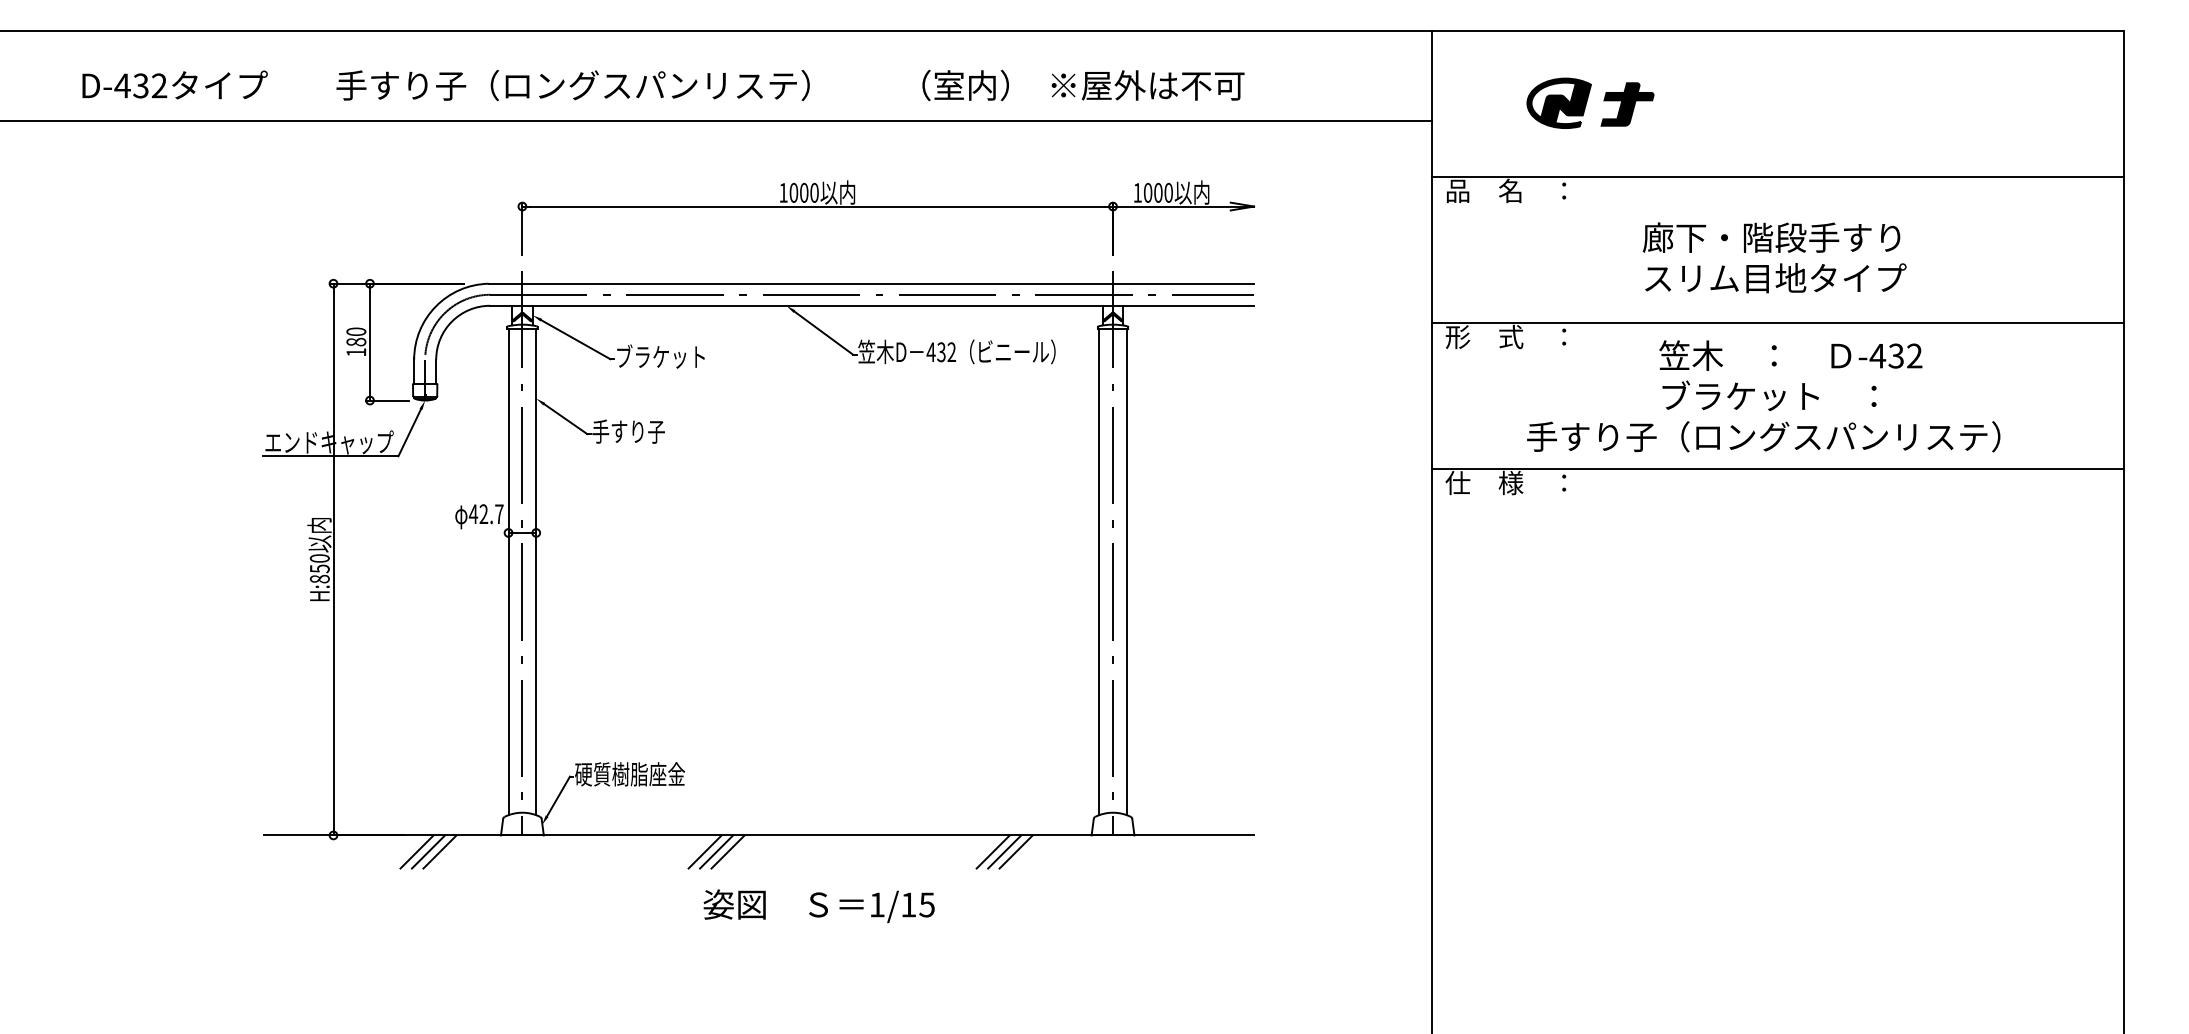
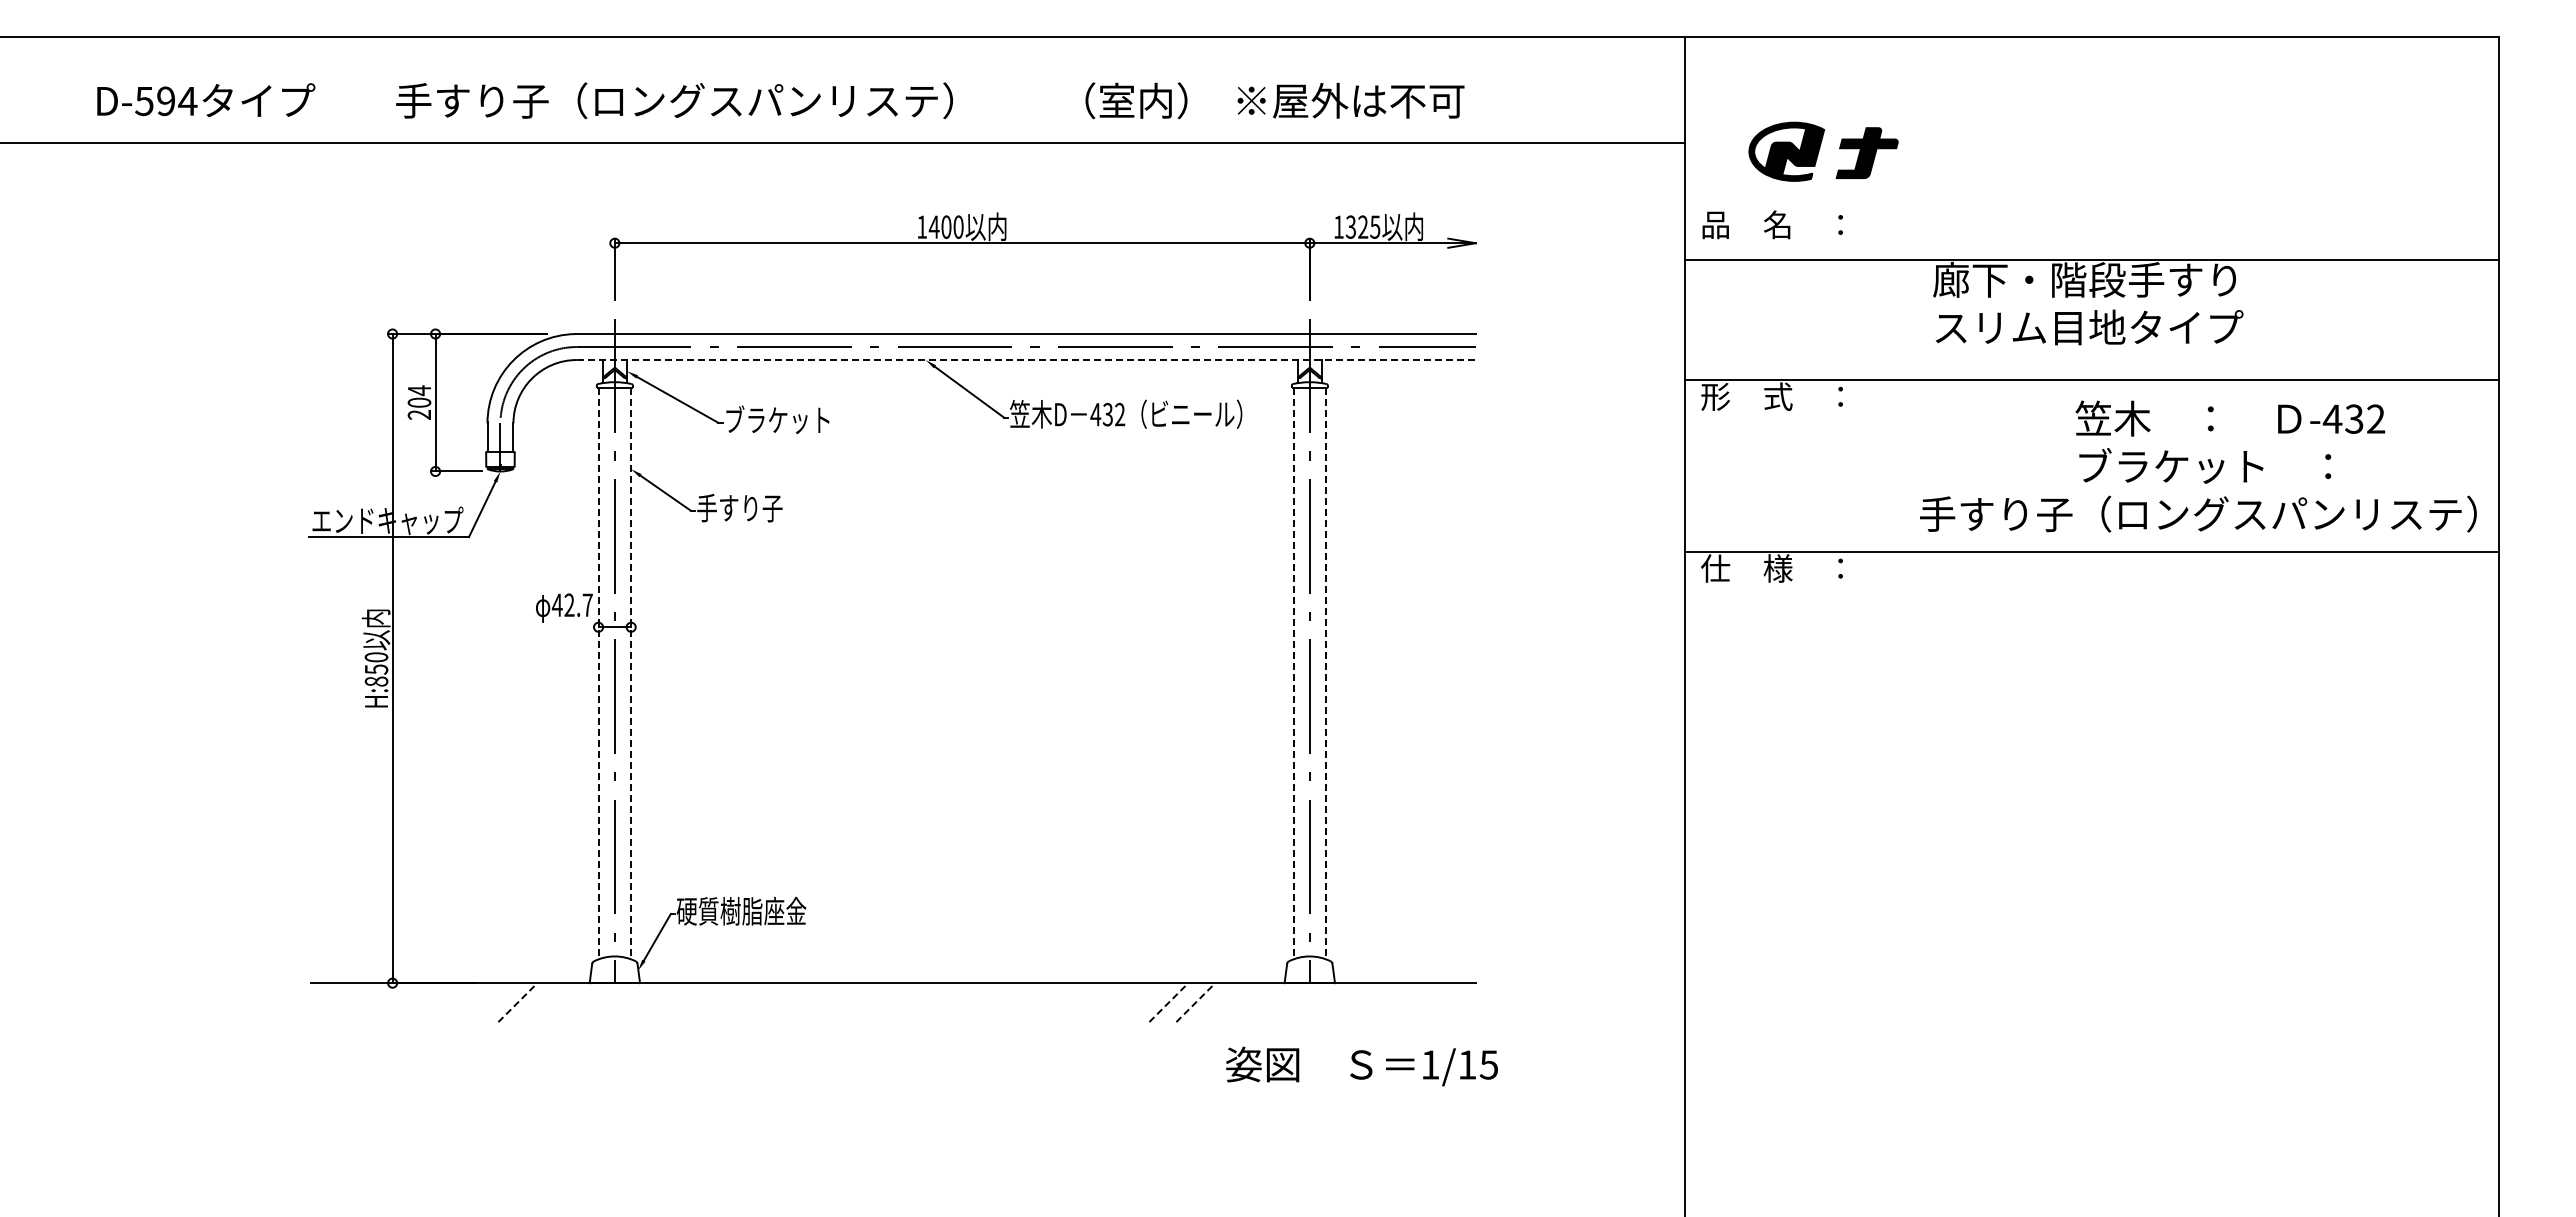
text: (140, 86) -> (165, 101), D-432 -> D-594
part: (1590, 103) -> (1823, 151), moved
line: (1777, 177) -> (2091, 260), moved
text: (793, 192) -> (933, 226), 1000 -> 1400
text: (1157, 192) -> (1362, 226), 1000 -> 1325
line: (872, 306) -> (1026, 360), solid -> dashed
text: (356, 341) -> (419, 402), 180 -> 204
text: (1763, 396) -> (2198, 466), moved
line: (508, 572) -> (598, 673), solid -> dashed
line: (536, 572) -> (631, 673), solid -> dashed
line: (1099, 572) -> (1293, 673), solid -> dashed
line: (1127, 572) -> (1326, 673), solid -> dashed
line: (416, 851) -> (490, 1002), removed
line: (427, 851) -> (503, 1002), removed
line: (439, 851) -> (517, 1002), solid -> dashed
line: (704, 851) -> (829, 1002), removed
line: (715, 851) -> (842, 1002), removed
line: (727, 851) -> (856, 1002), removed
line: (992, 851) -> (1168, 1002), solid -> dashed
line: (1003, 851) -> (1181, 1002), removed
line: (1015, 851) -> (1195, 1002), solid -> dashed
text: (818, 906) -> (1361, 1066), moved

